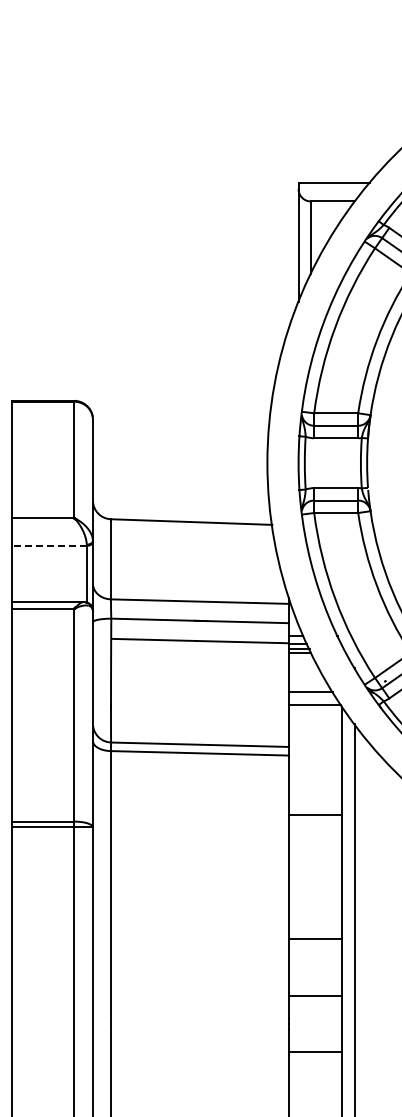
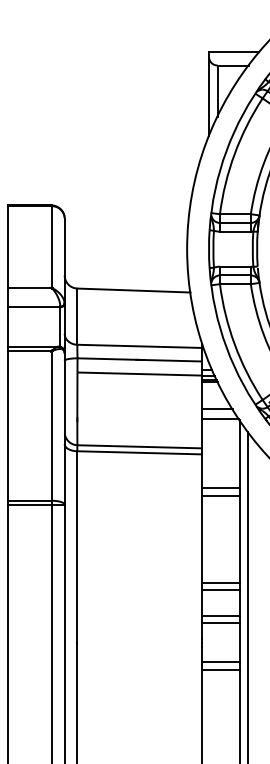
line: (48, 545) -> (33, 306), dashed -> solid
line: (315, 802) -> (220, 487), added
line: (315, 948) -> (220, 589), added
line: (315, 985) -> (220, 615), added
line: (315, 1062) -> (220, 669), added

